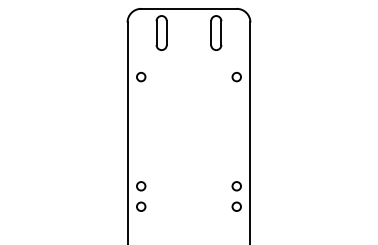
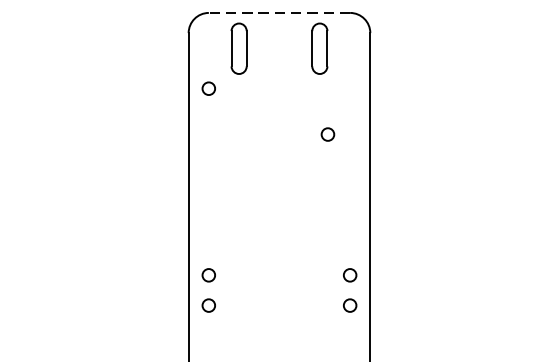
line: (189, 8) -> (280, 12), solid -> dashed
circle: (141, 77) -> (209, 89), moved
circle: (236, 77) -> (327, 135), moved

